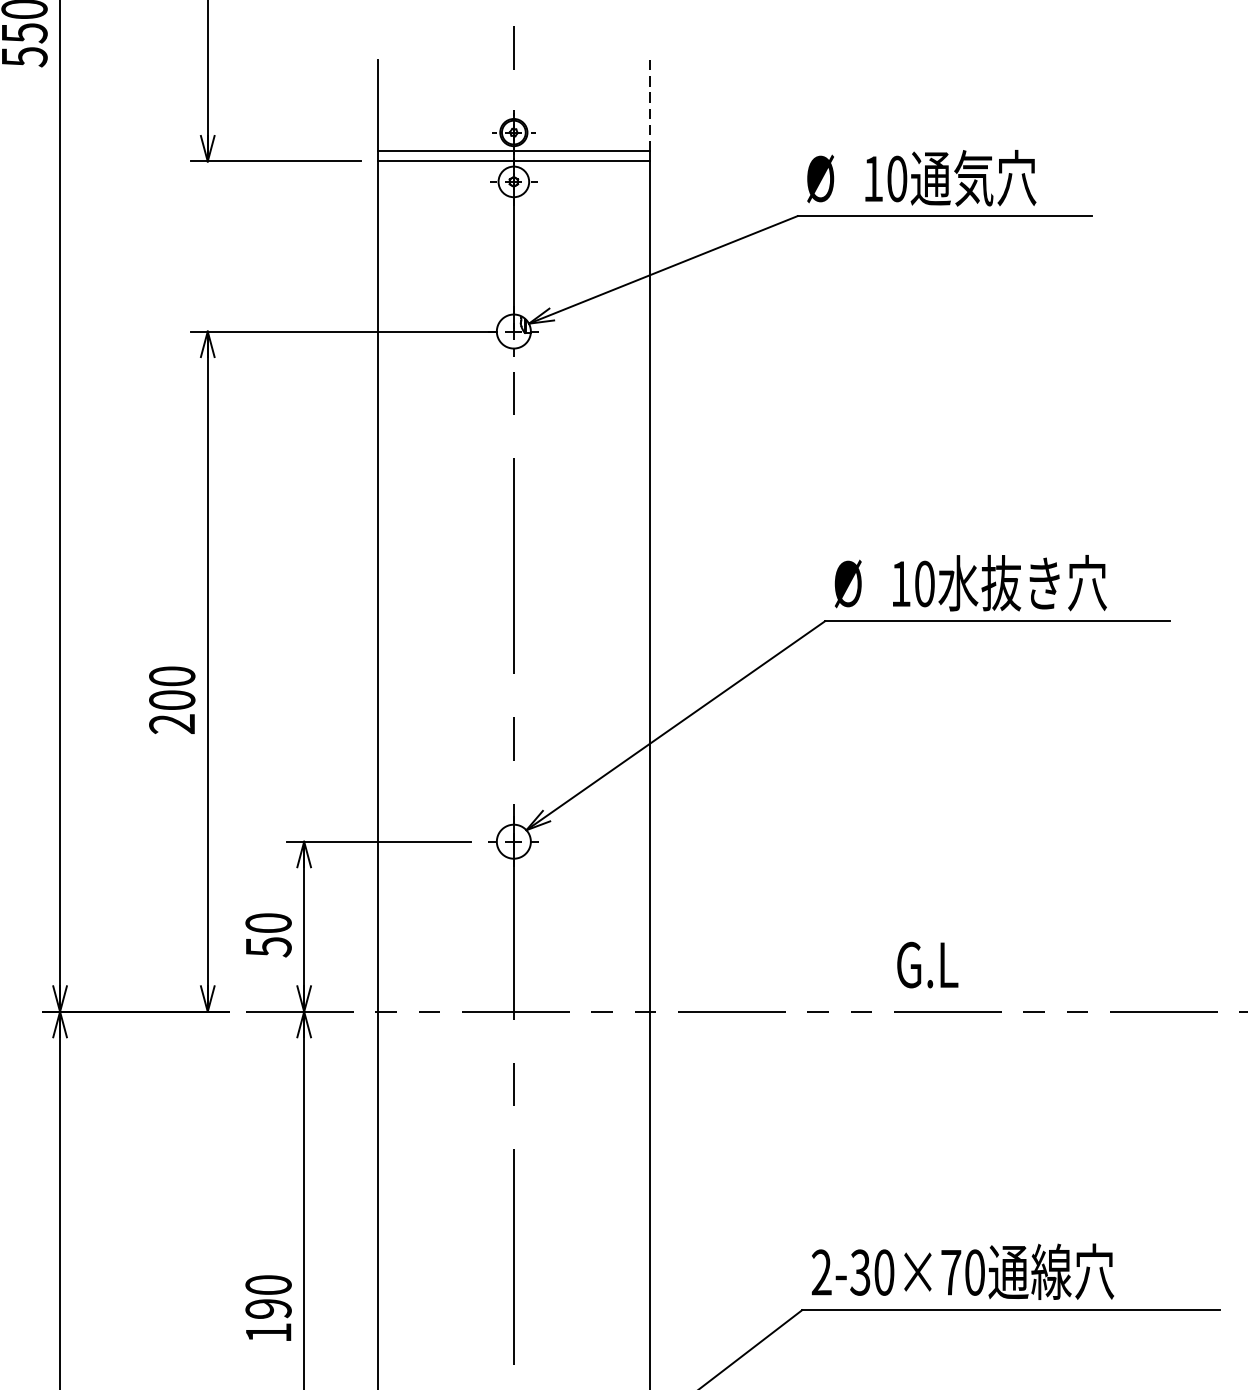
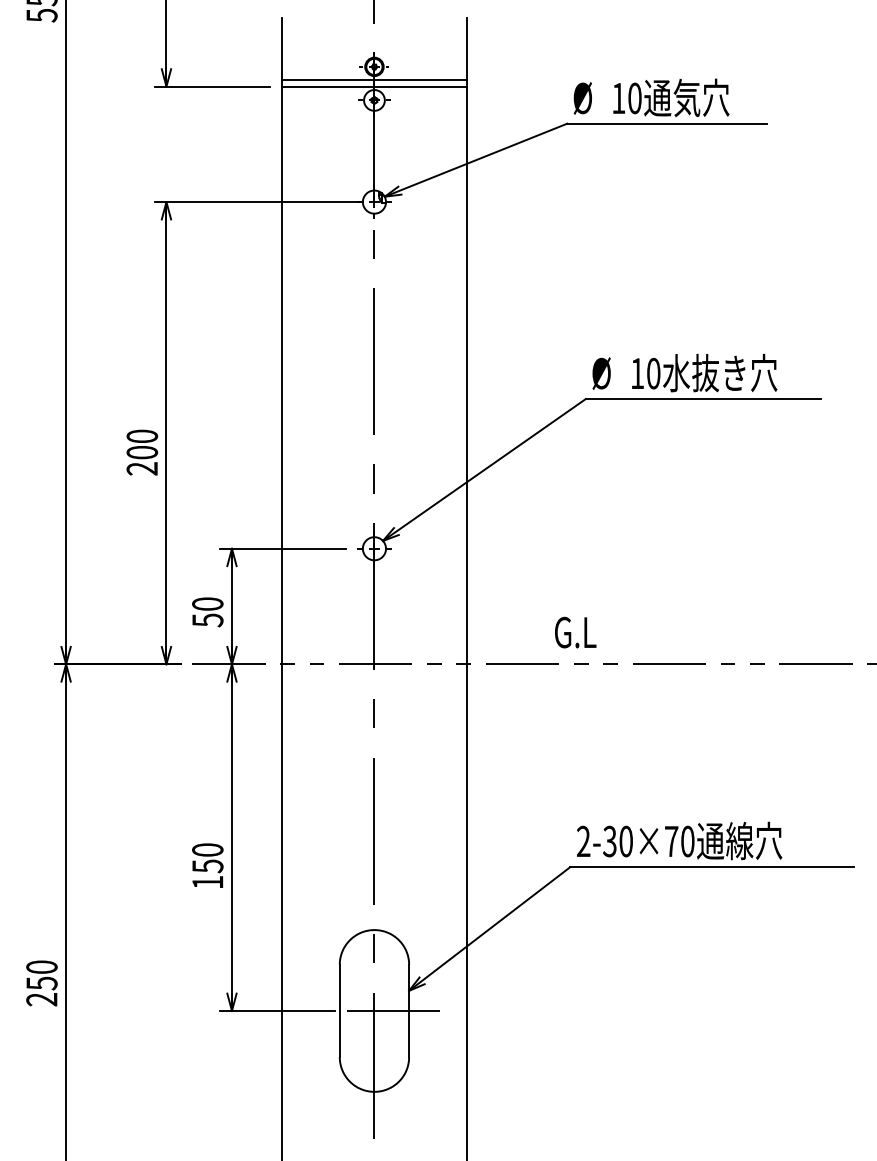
line: (649, 105) -> (466, 48), dashed -> solid
text: (927, 964) -> (575, 632), moved
text: (268, 1309) -> (207, 866), 190 -> 150

